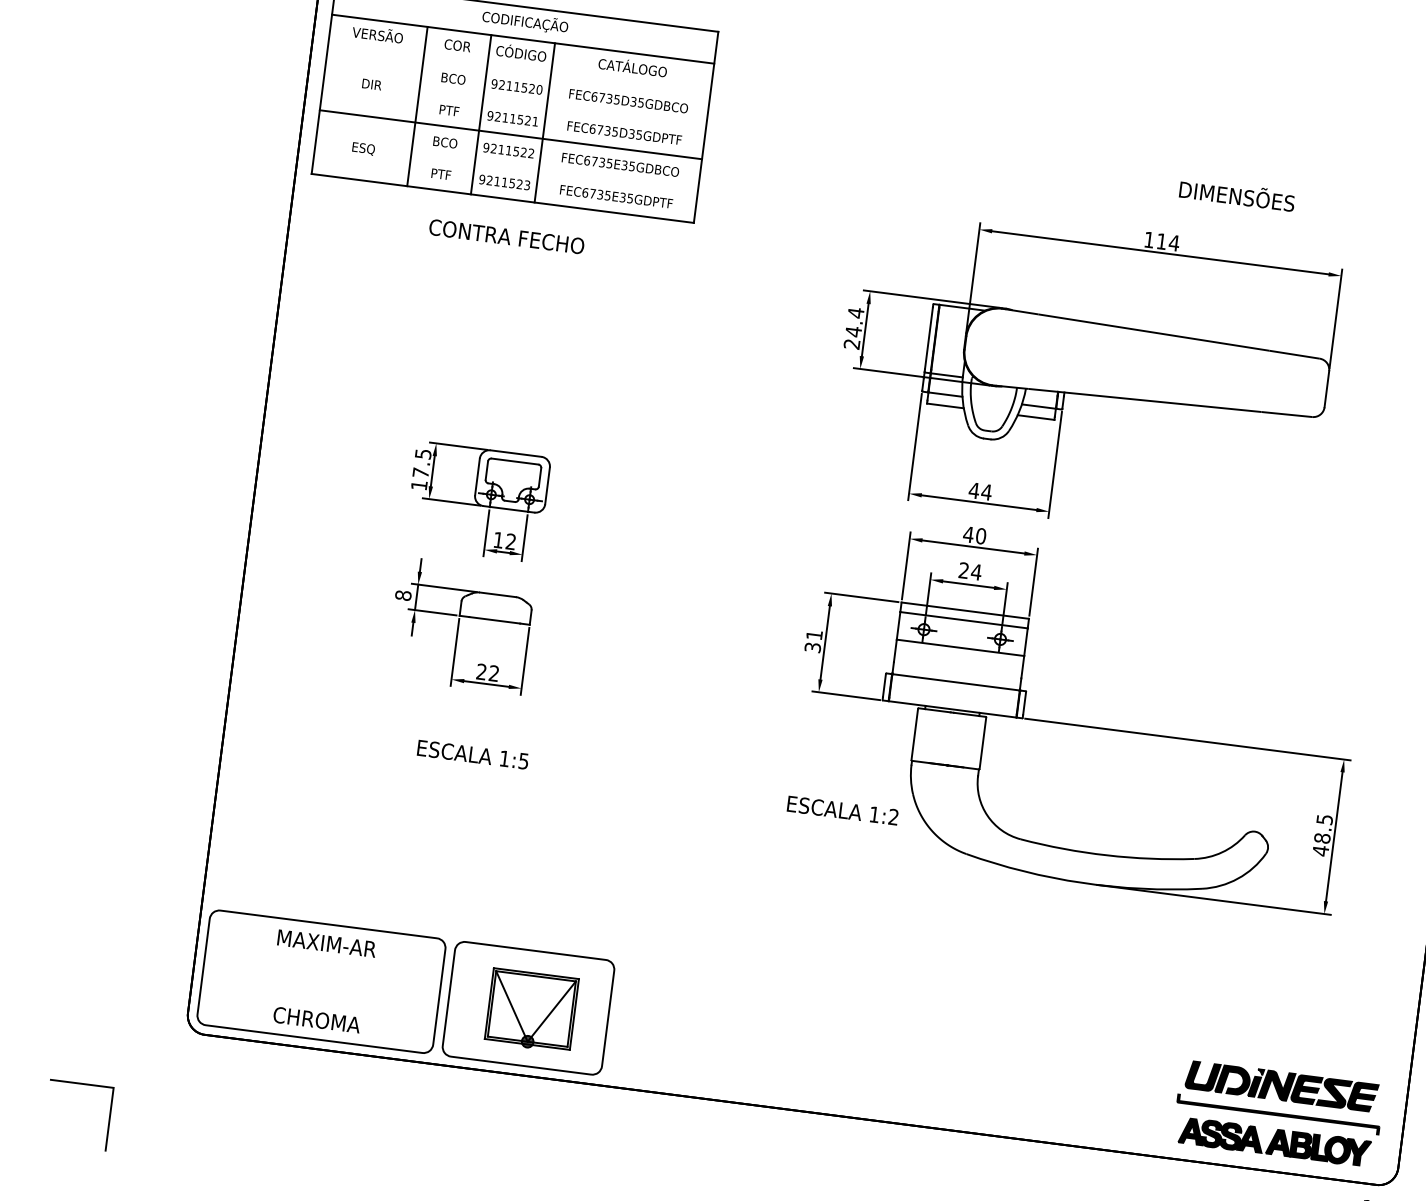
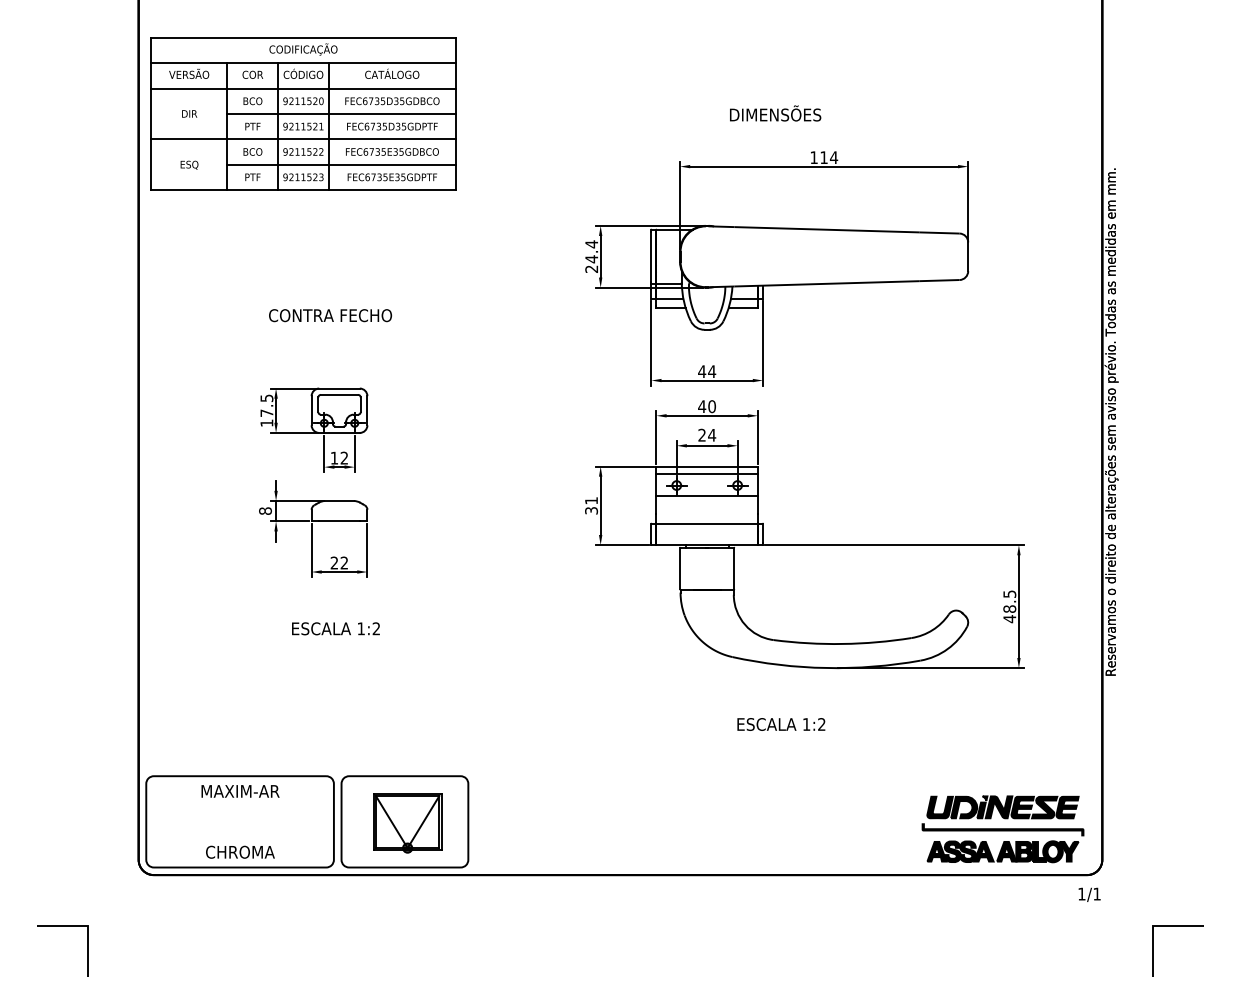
line: (519, 70) -> (303, 88), added
line: (562, 108) -> (341, 113), added
line: (554, 172) -> (341, 164), added
text: (1237, 194) -> (775, 113), moved
text: (506, 236) -> (330, 315), moved
text: (523, 760) -> (376, 628), 1:5 -> 1:2
text: (843, 810) -> (781, 724), moved

